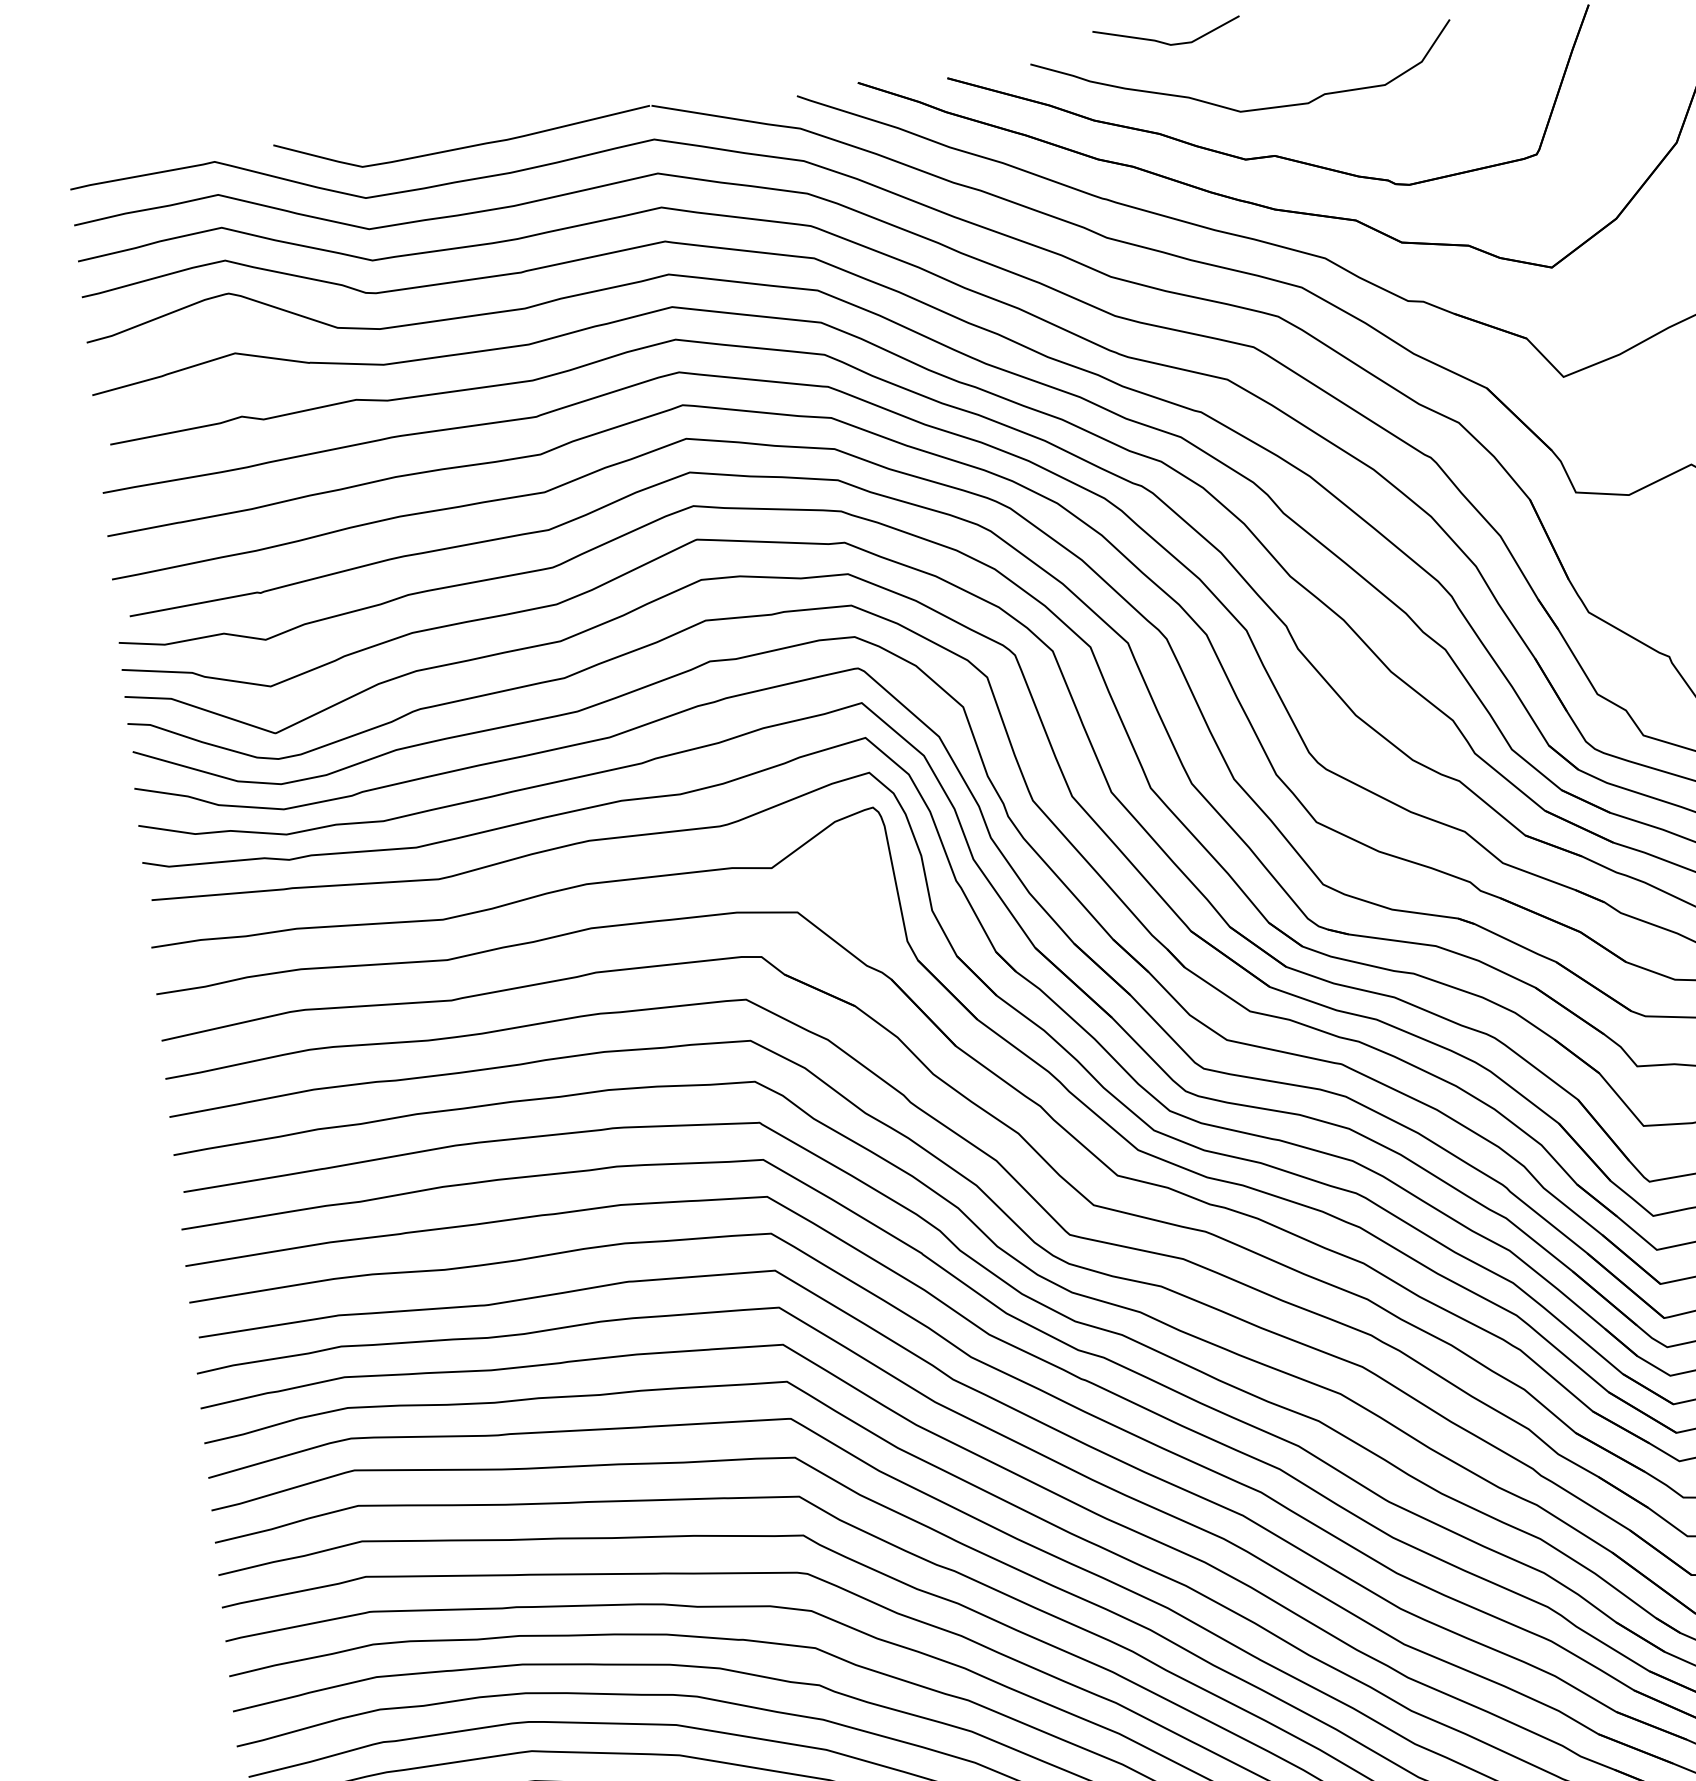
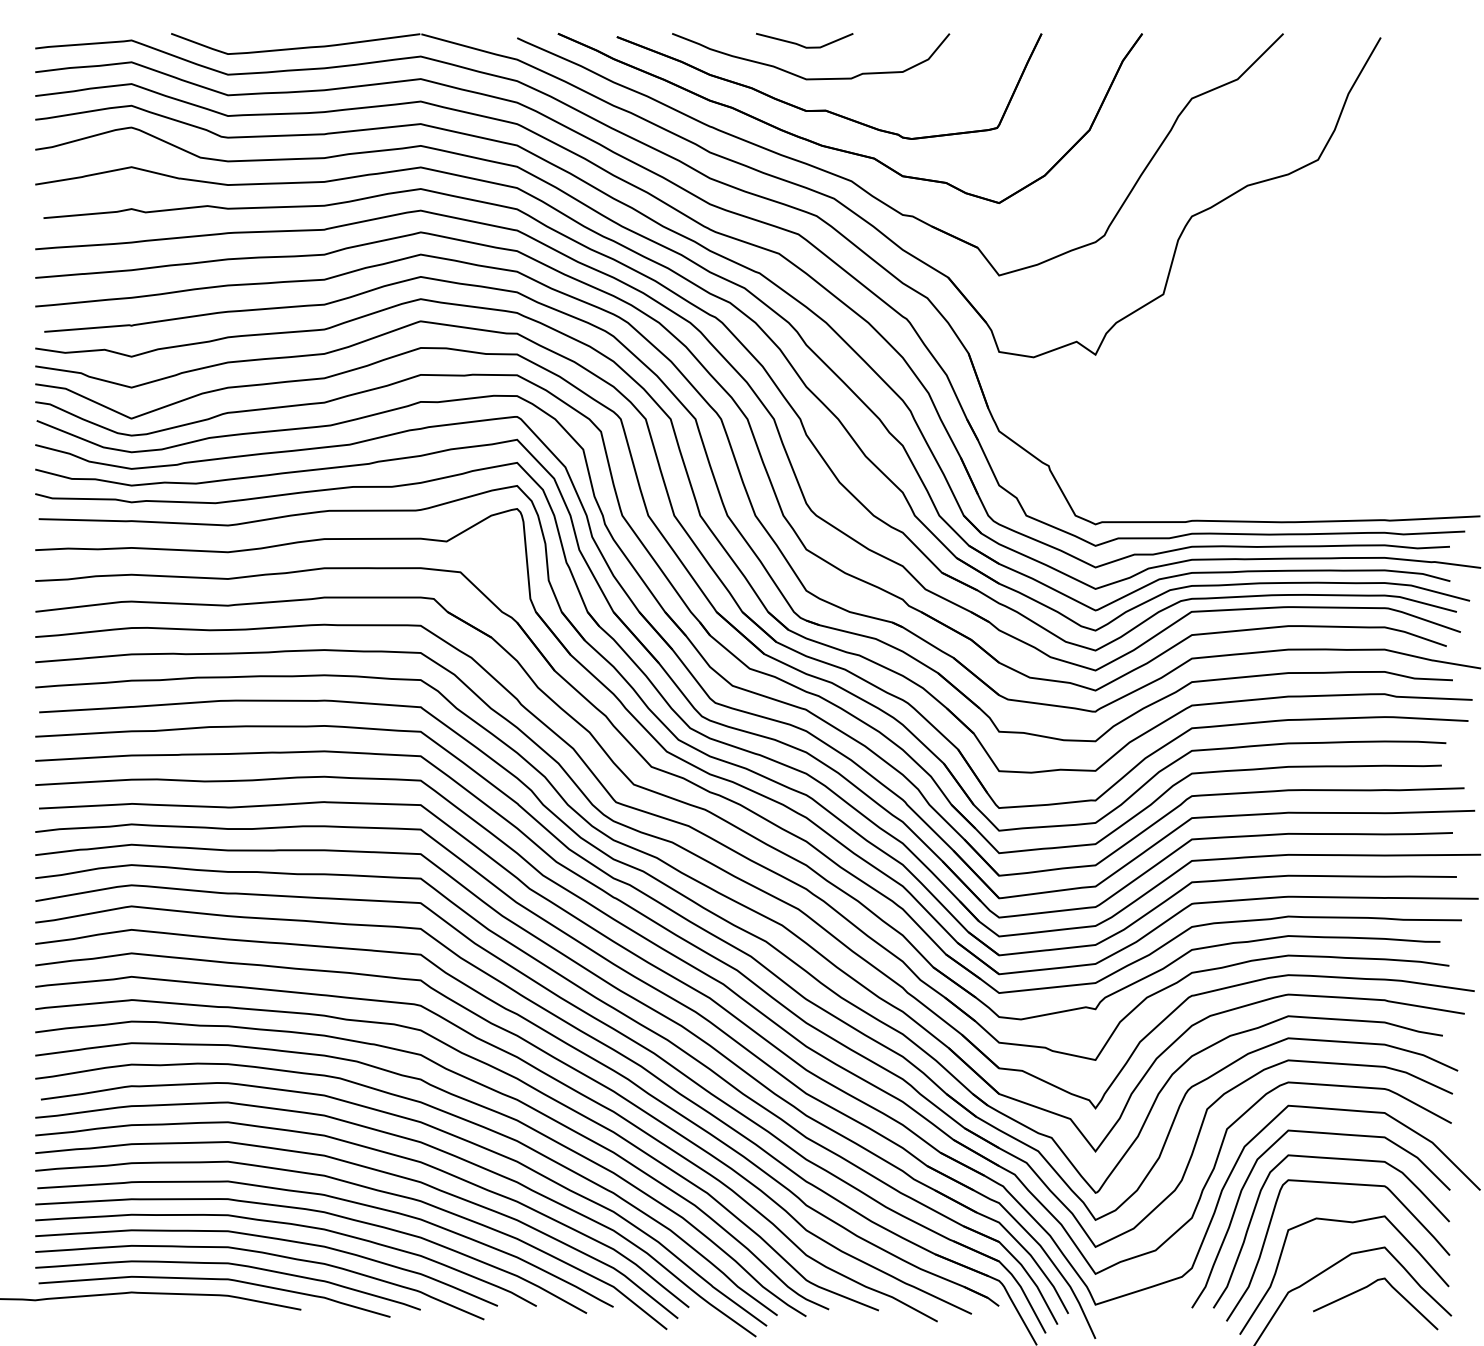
line: (1162, 40) -> (801, 44), moved

